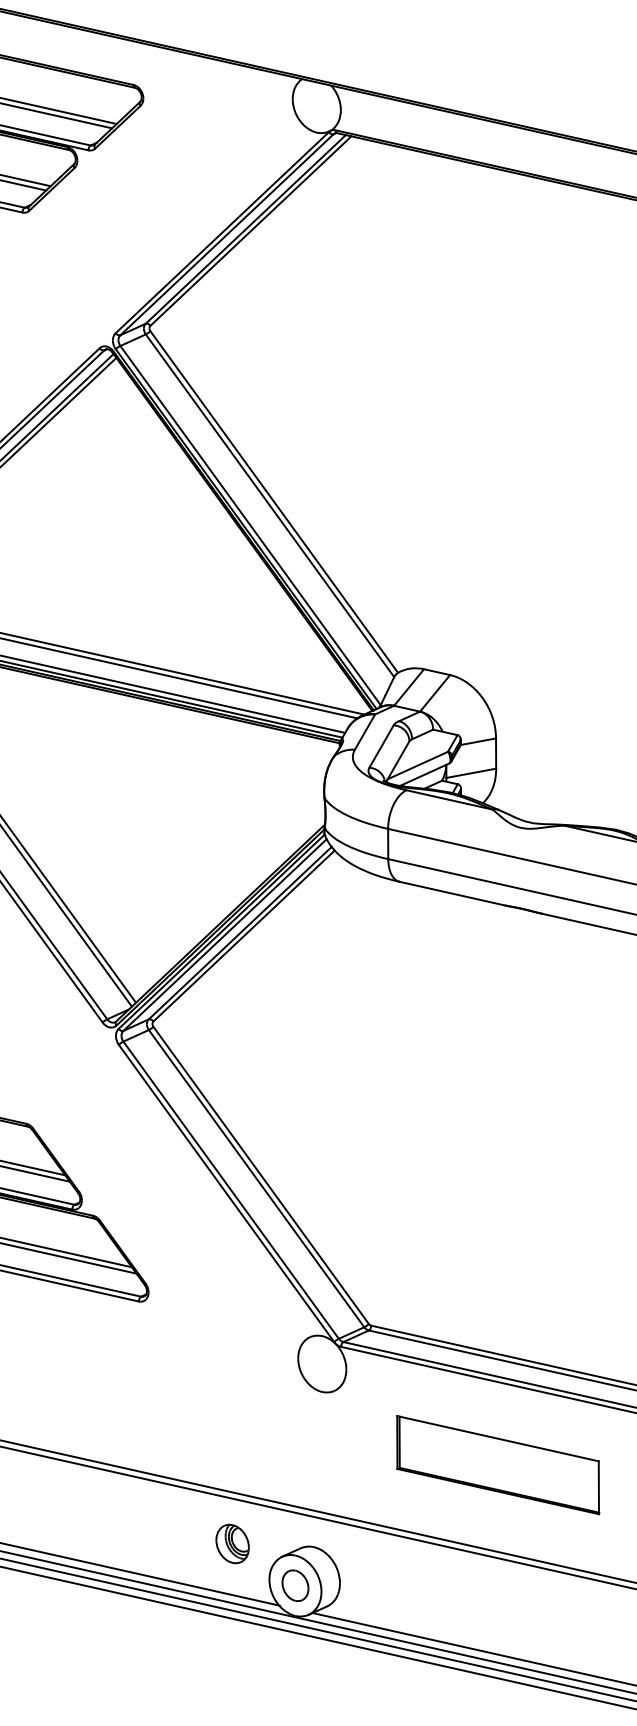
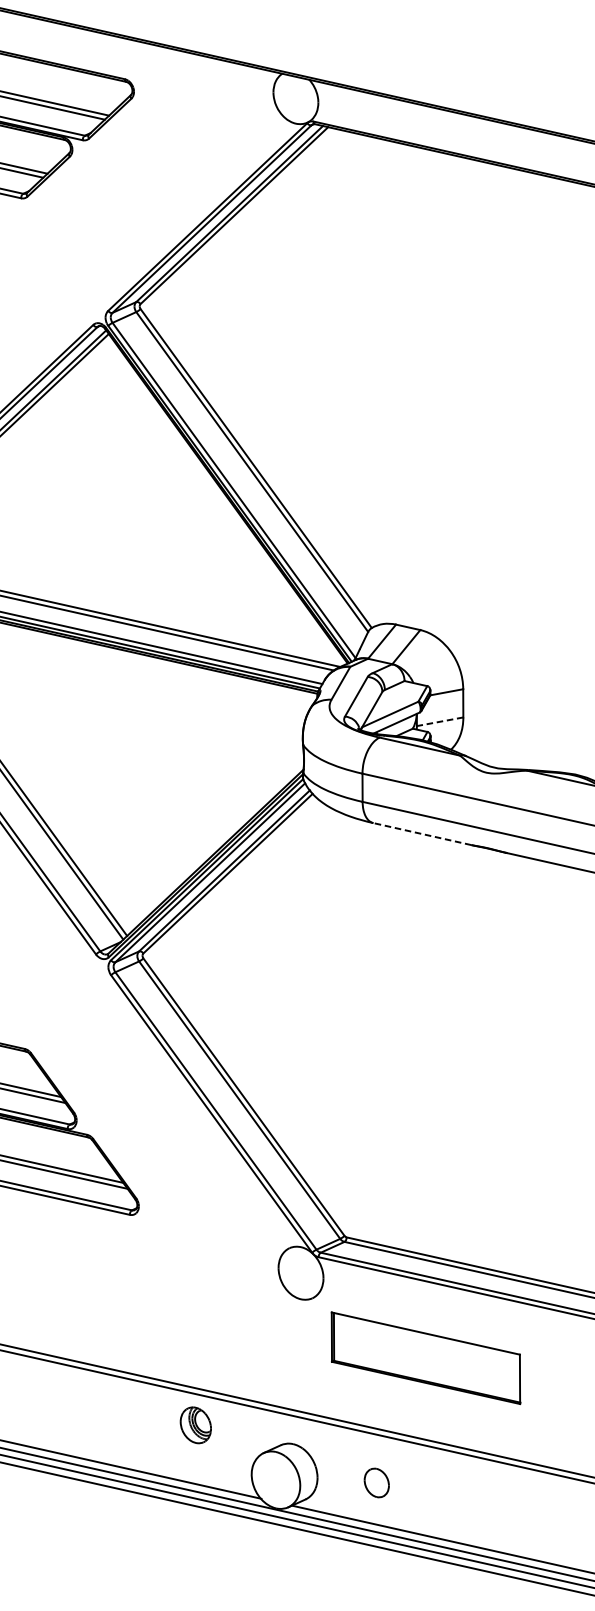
line: (470, 773) -> (439, 721), solid -> dashed
line: (452, 893) -> (422, 833), solid -> dashed
part: (498, 1465) -> (426, 1358), moved
part: (232, 1543) -> (195, 1424), moved
part: (295, 1585) -> (376, 1482), moved

